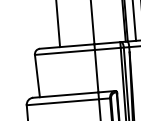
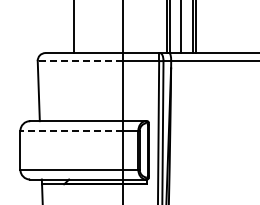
line: (64, 52) -> (79, 61), solid -> dashed
line: (62, 101) -> (71, 130), solid -> dashed

